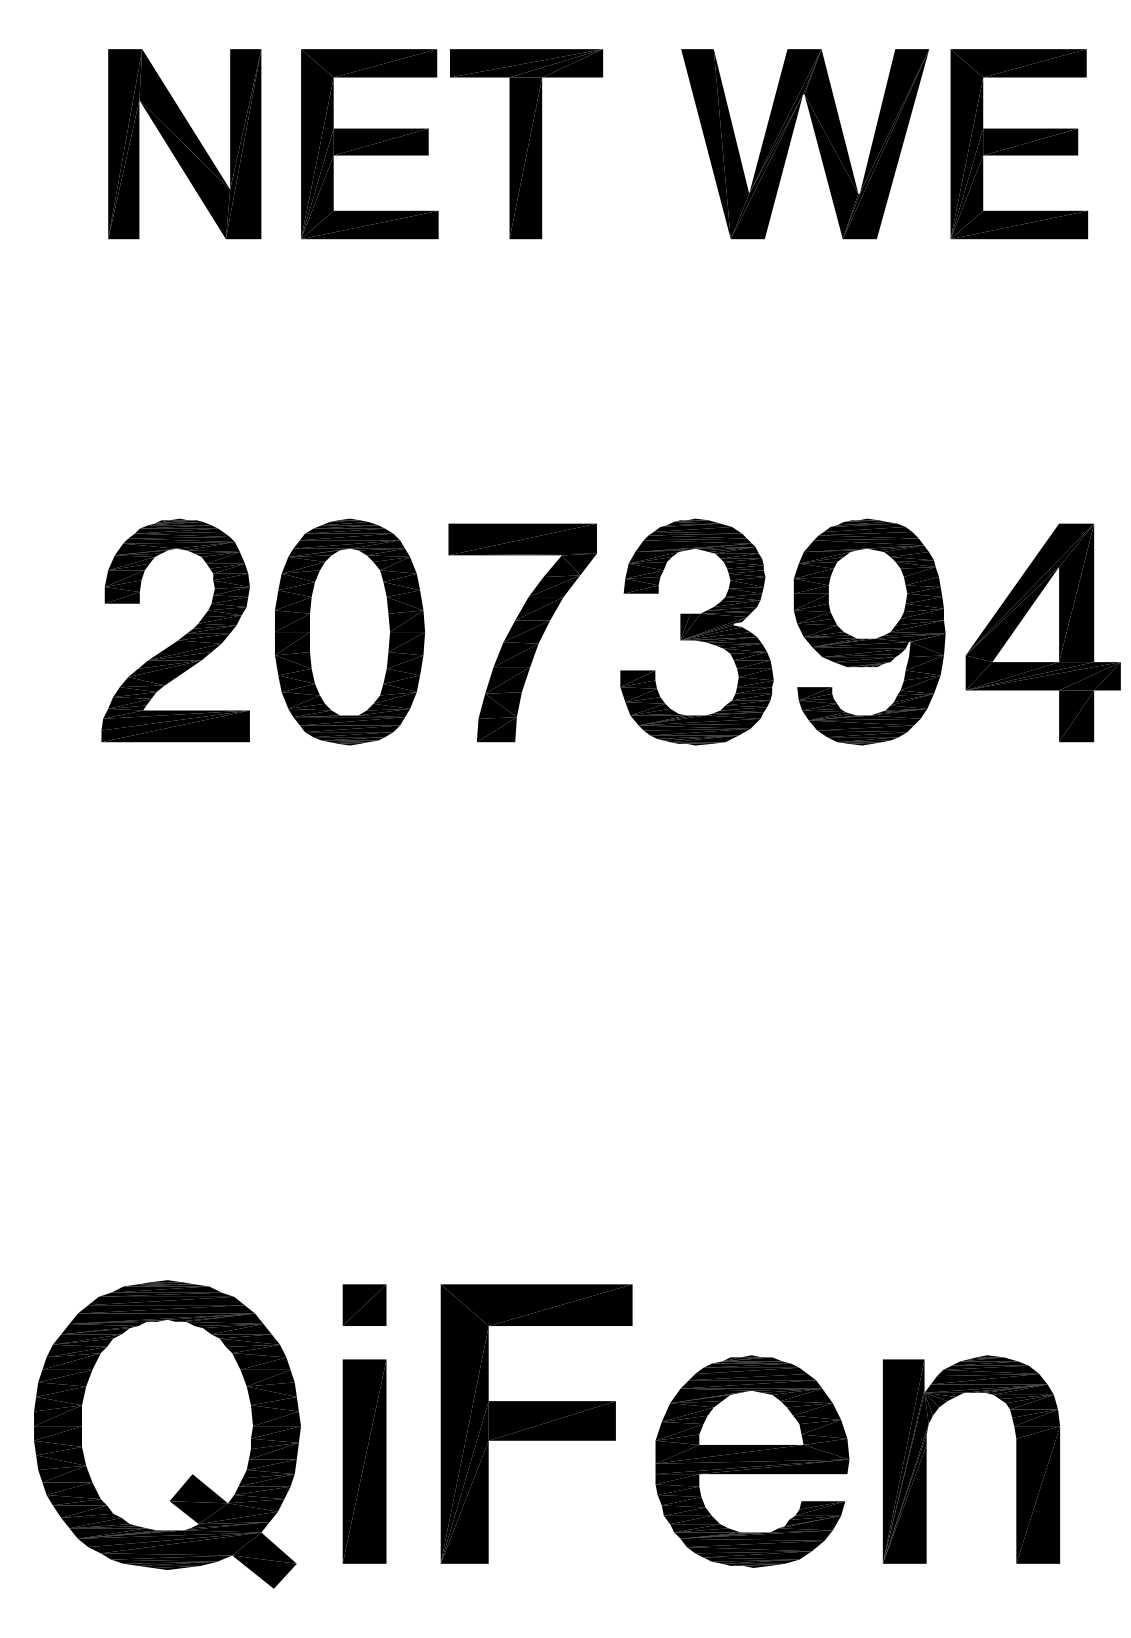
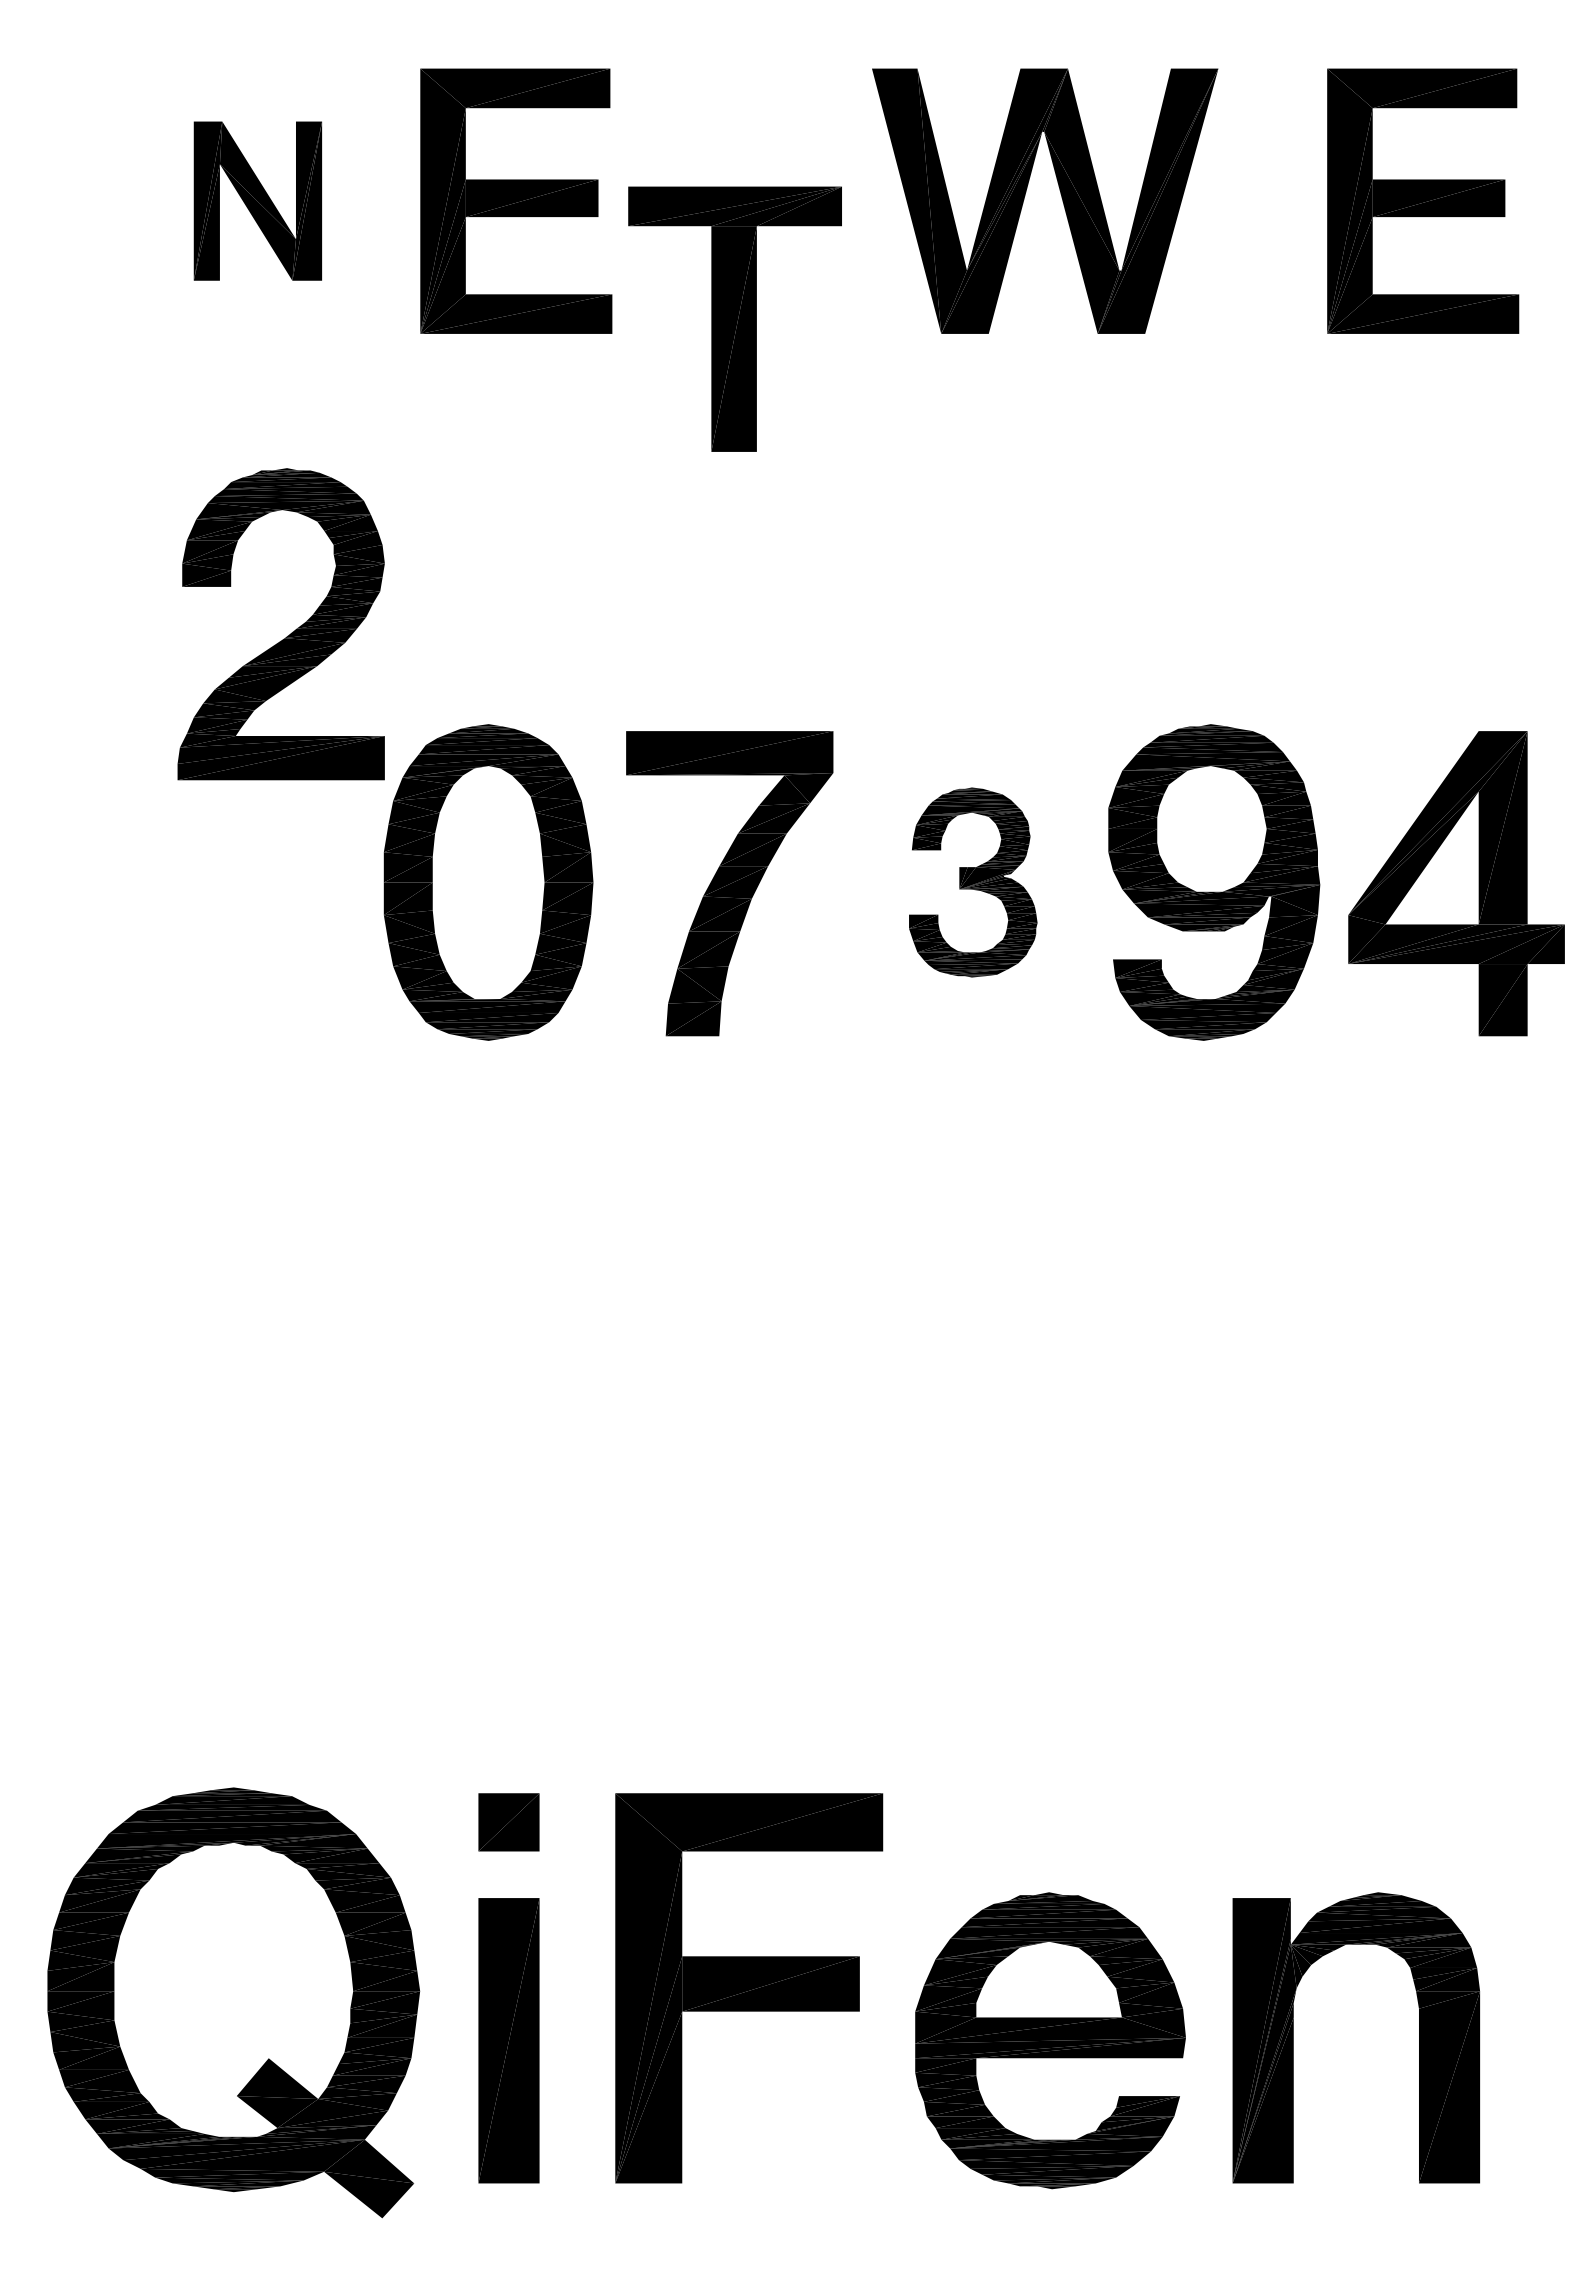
part: (816, 142) -> (1061, 198), moved
part: (184, 143) -> (257, 200), size x0.6
part: (526, 143) -> (734, 318), moved
part: (697, 632) -> (973, 882), size x0.6
part: (179, 639) -> (286, 636), moved

